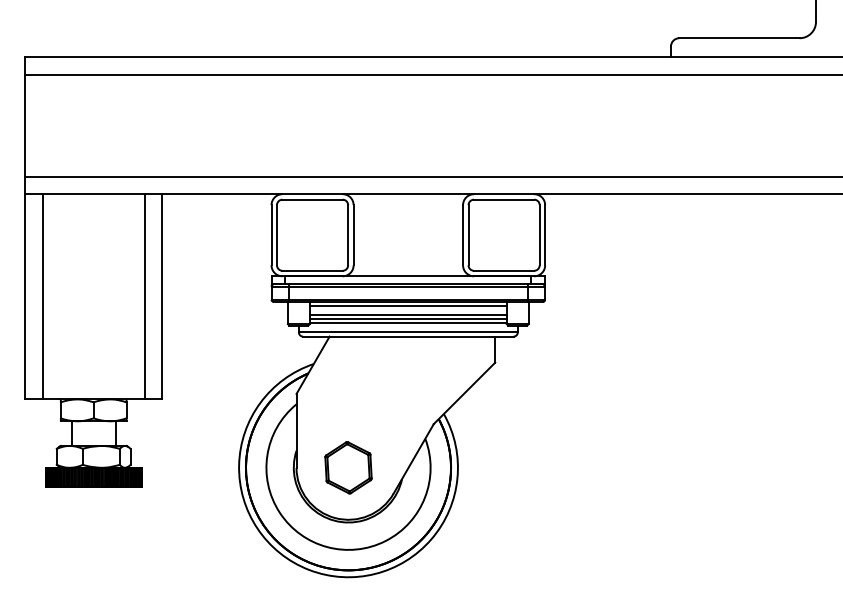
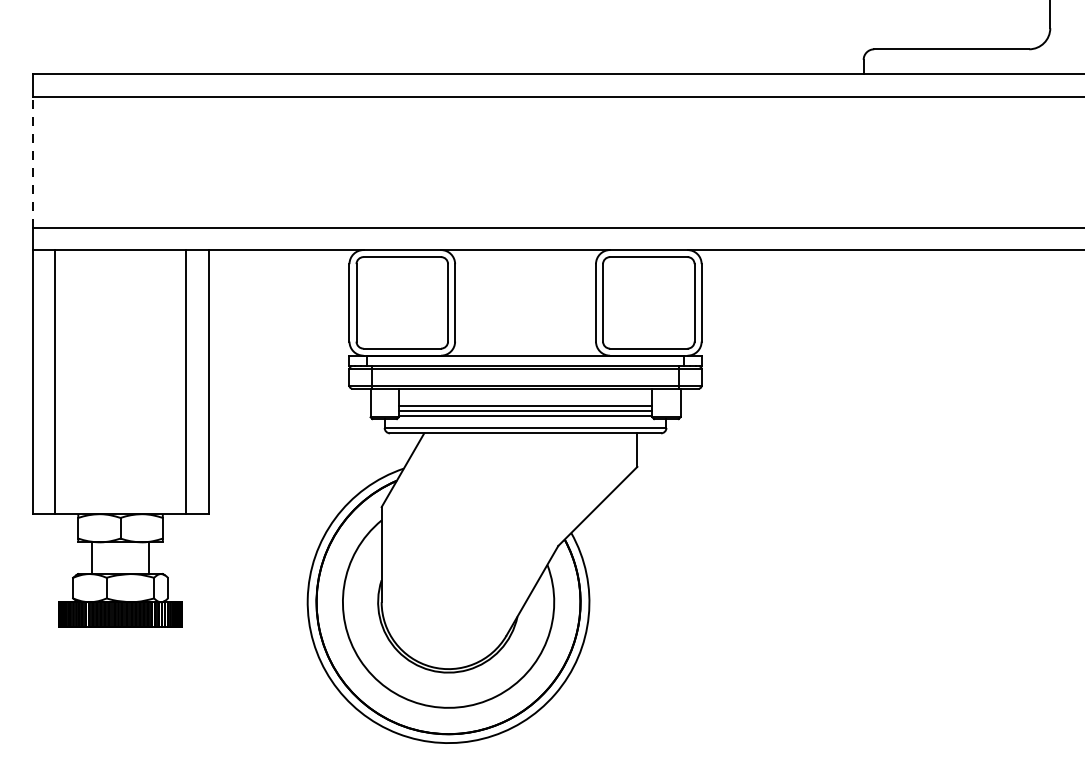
line: (25, 125) -> (32, 161), solid -> dashed
line: (407, 306) -> (524, 394), removed
part: (348, 467) -> (448, 601), removed

